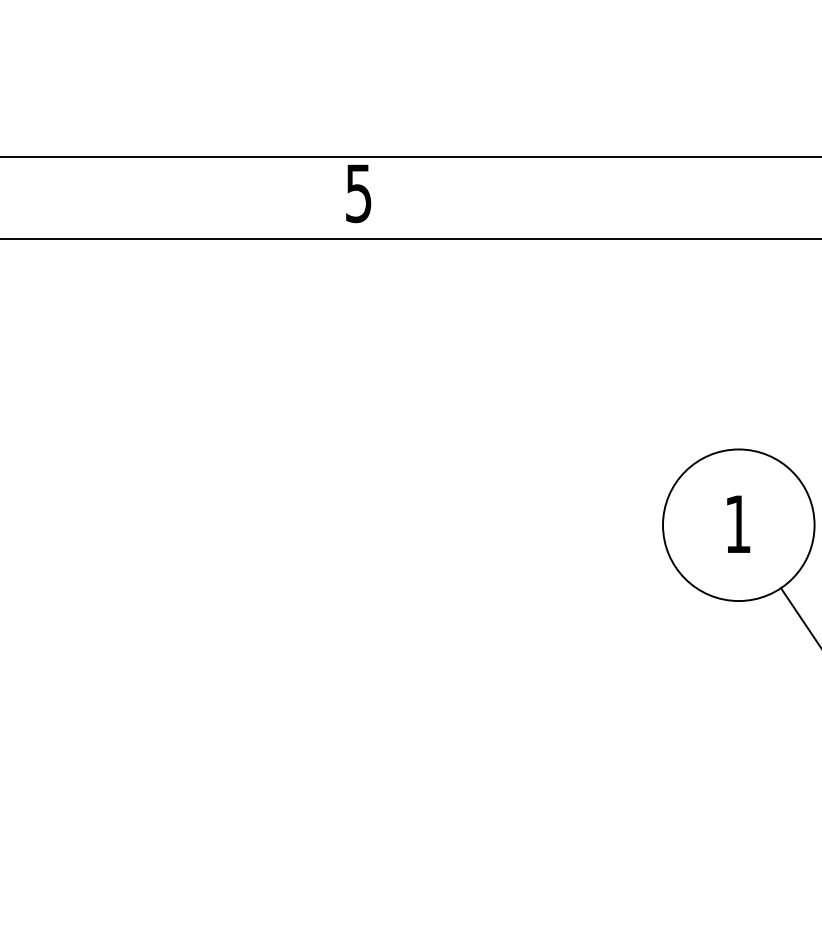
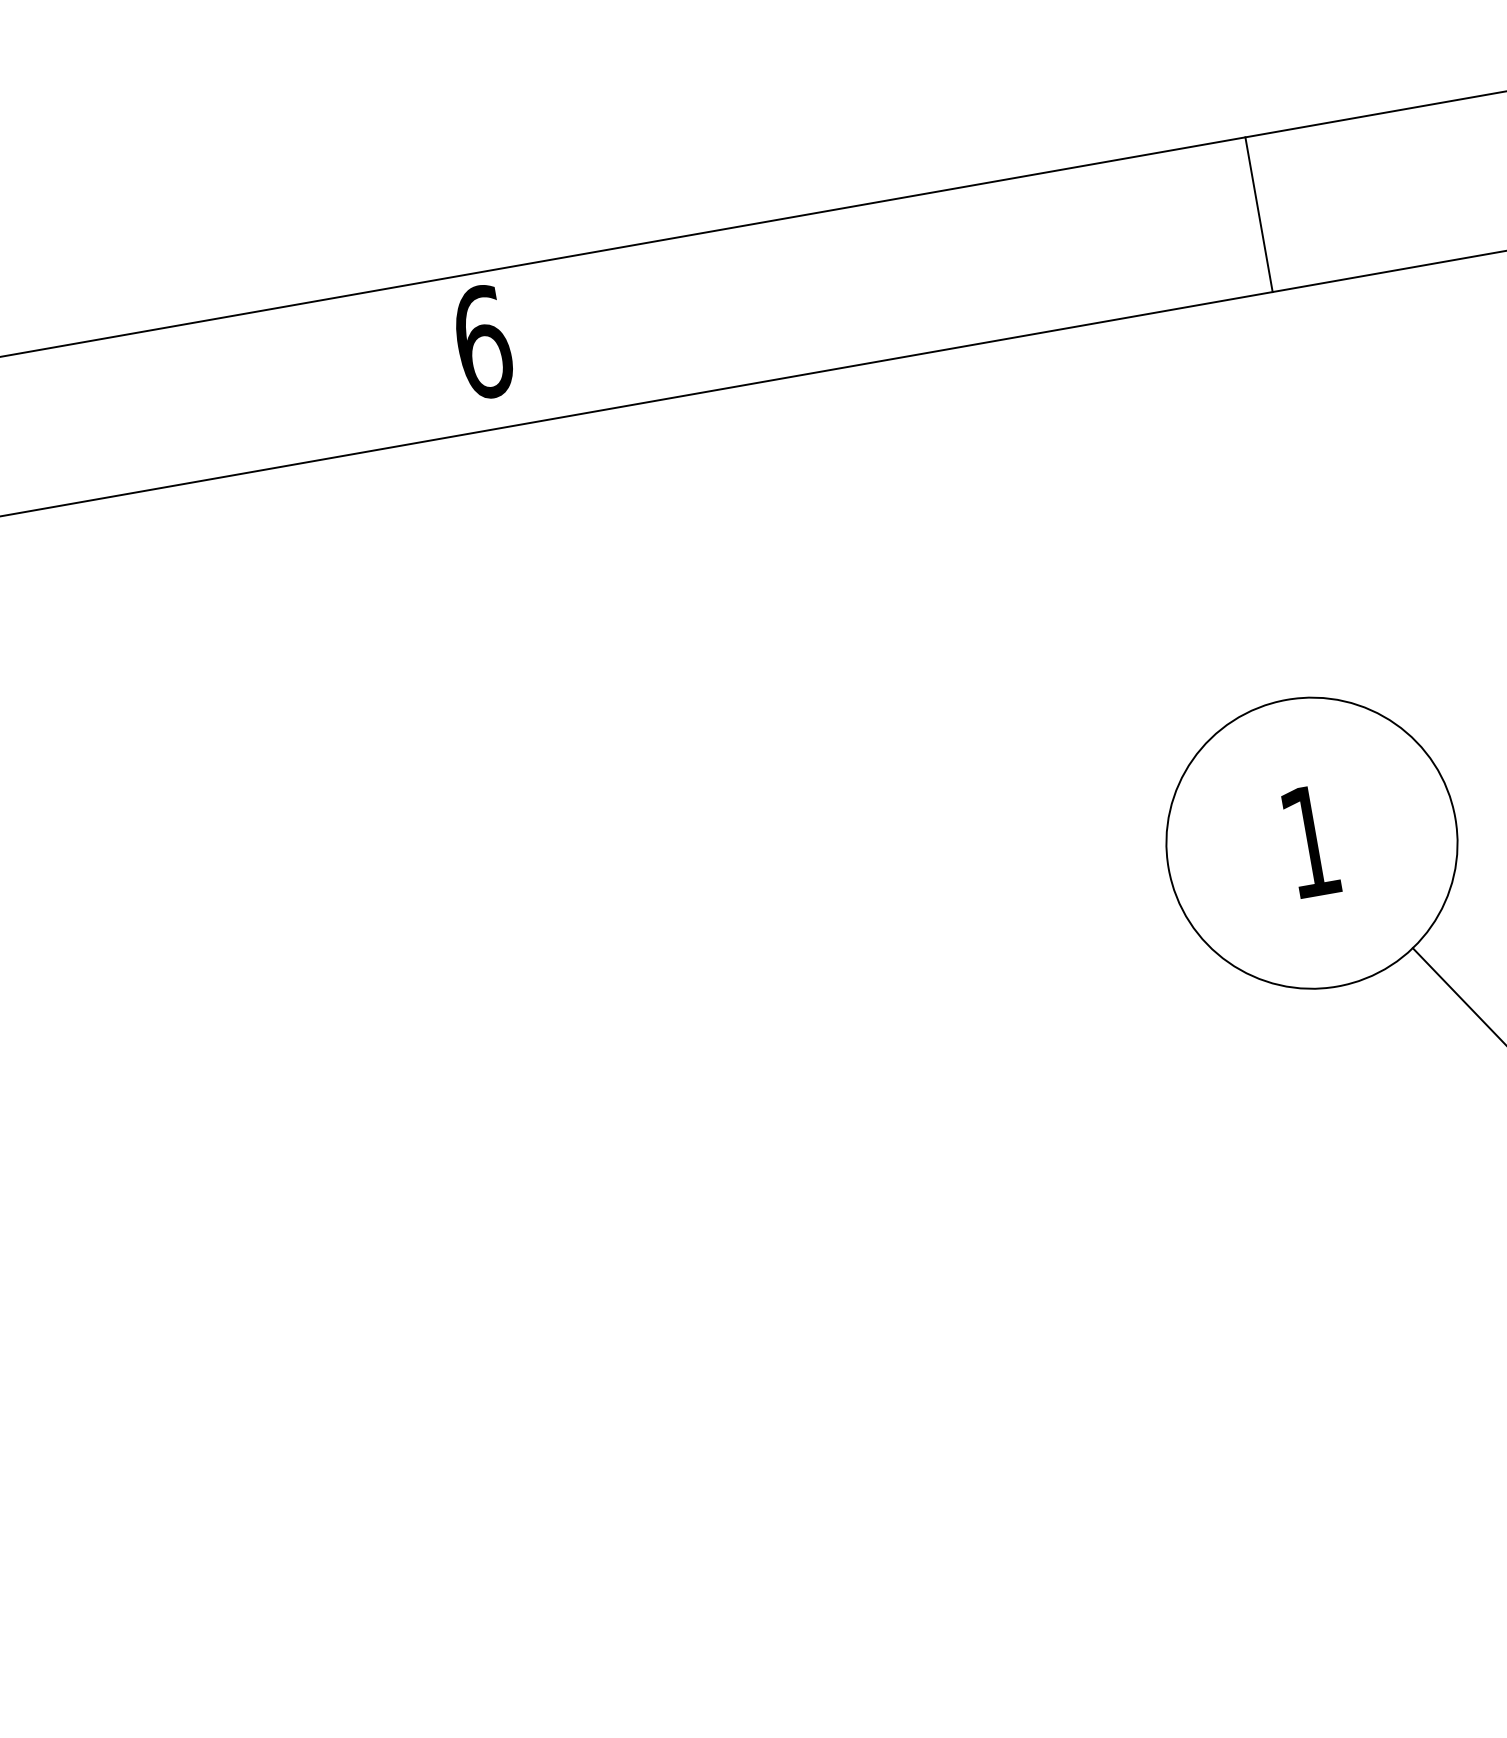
text: (358, 193) -> (482, 342), 5 -> 6
line: (768, 198) -> (1259, 215), added

